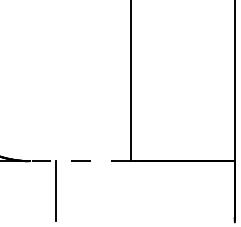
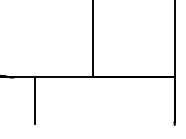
line: (80, 161) -> (54, 77), dashed -> solid

